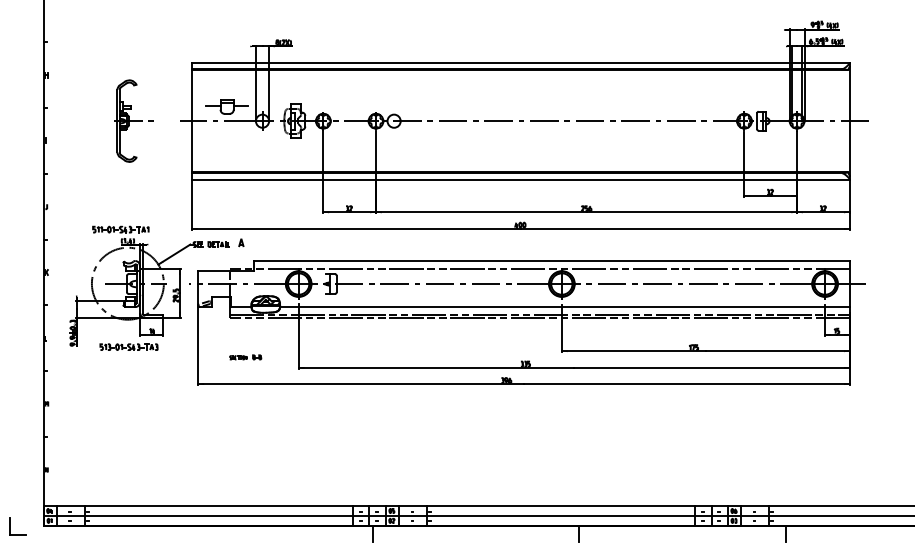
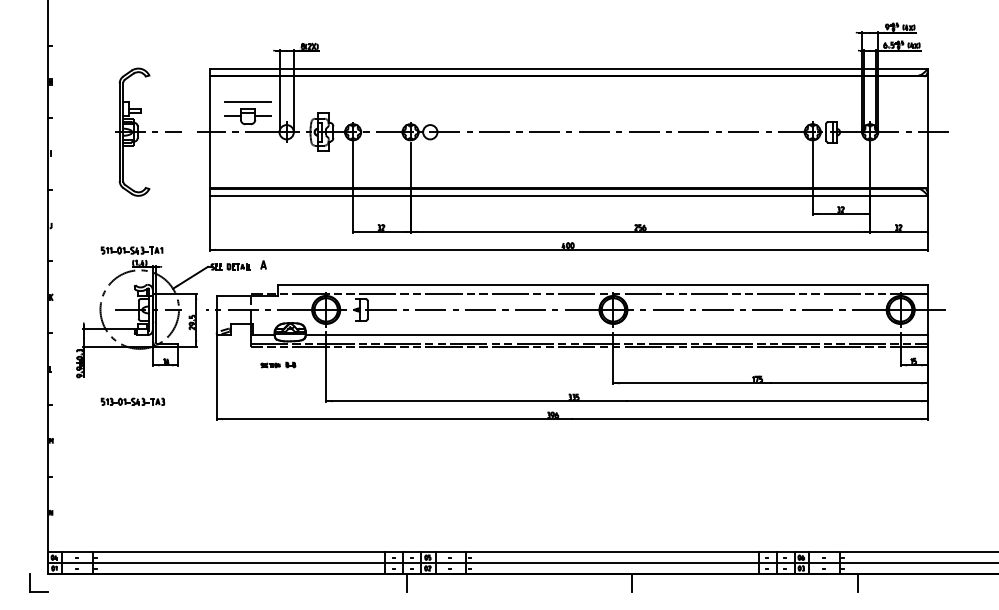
line: (227, 93) -> (248, 101), added
part: (135, 120) -> (148, 131), size x1.43
part: (128, 346) -> (132, 401), moved
part: (245, 356) -> (278, 364), moved
part: (10, 526) -> (30, 582), moved

